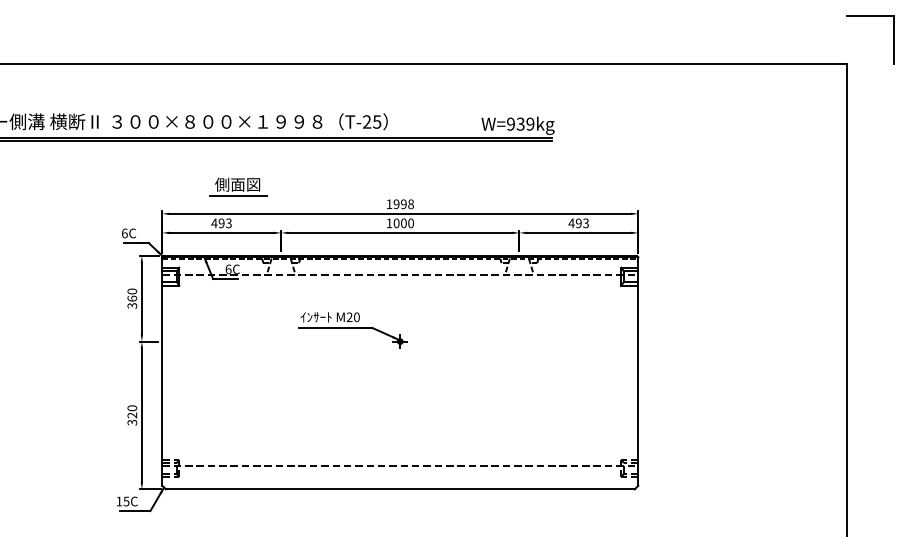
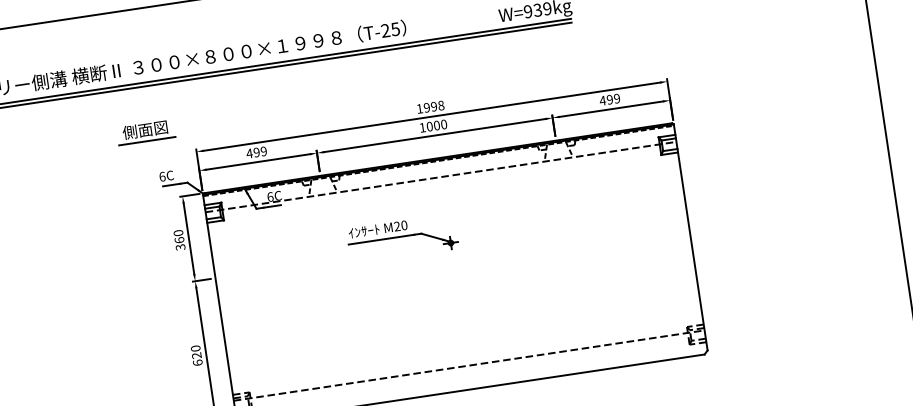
part: (238, 186) -> (146, 131), moved
text: (228, 223) -> (263, 151), 493 -> 499
text: (585, 223) -> (616, 98), 493 -> 499
text: (132, 422) -> (197, 362), 320 -> 620

